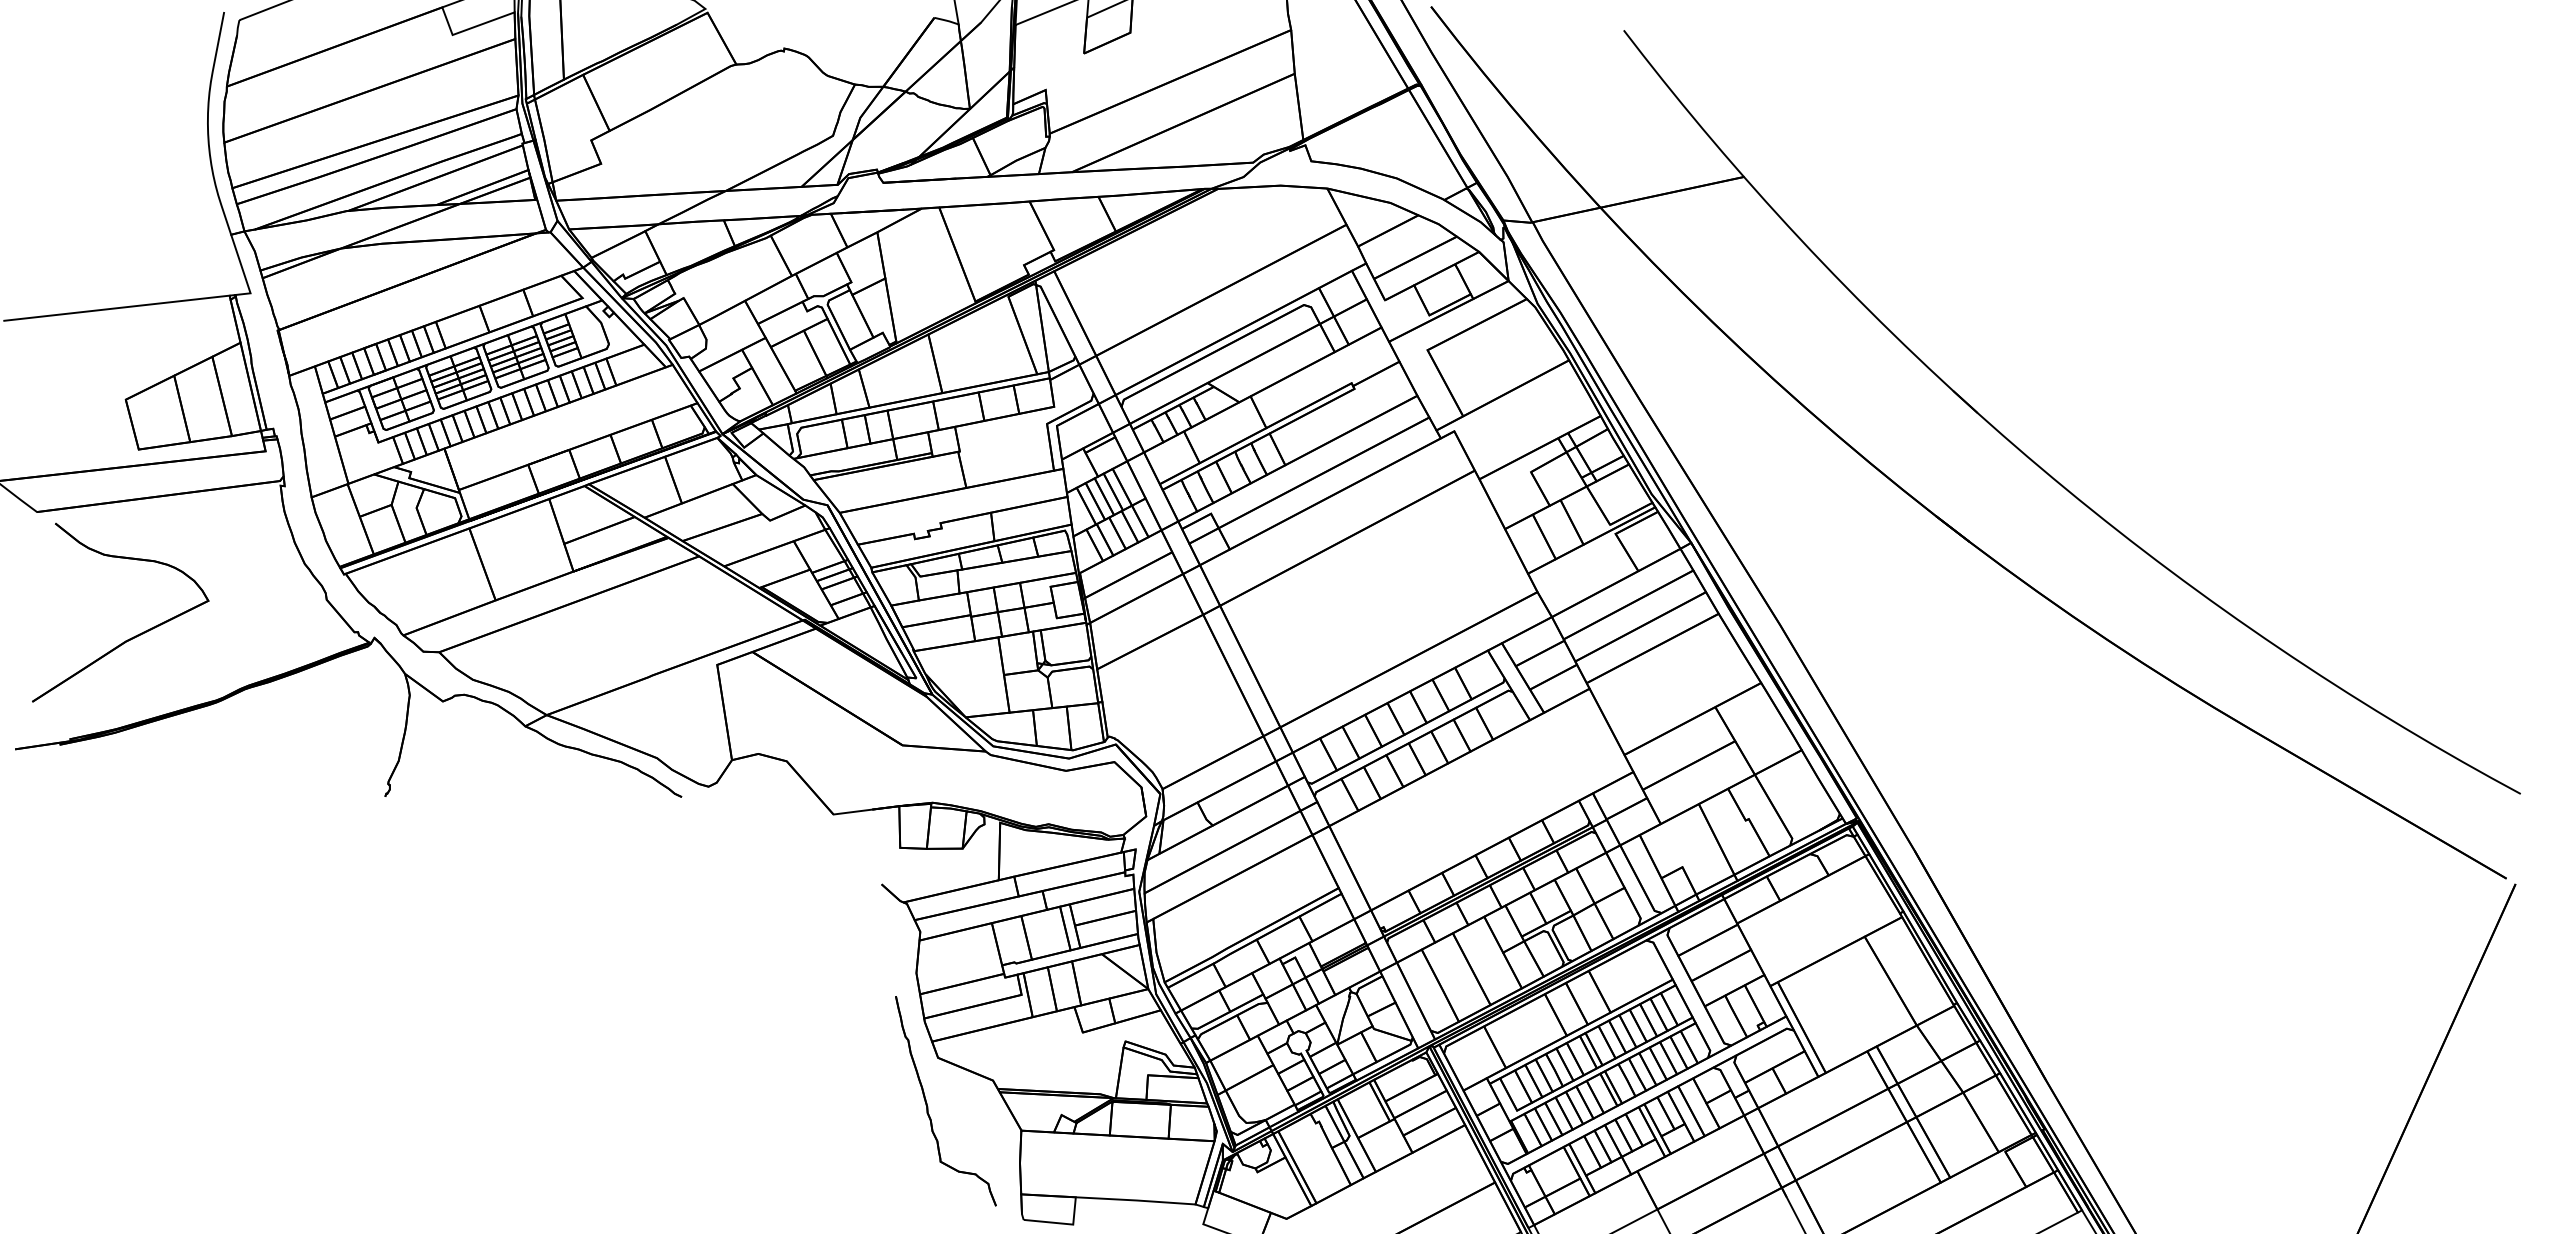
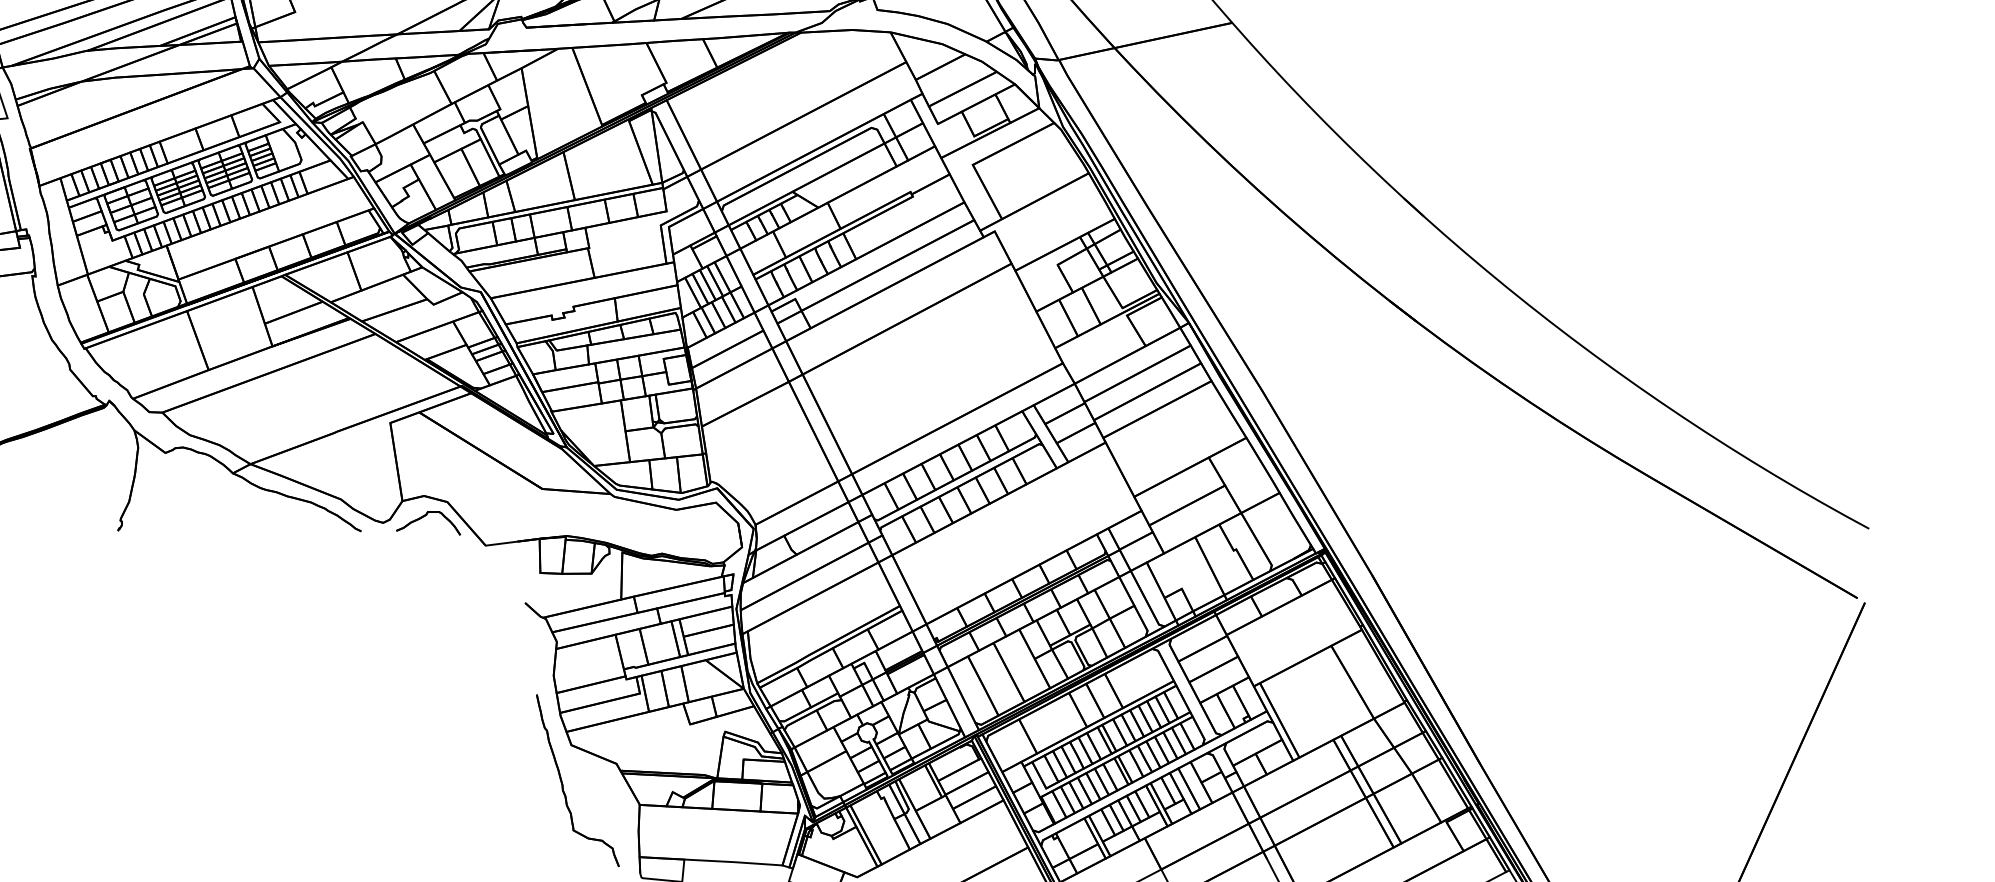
part: (757, 780) -> (423, 517), added

